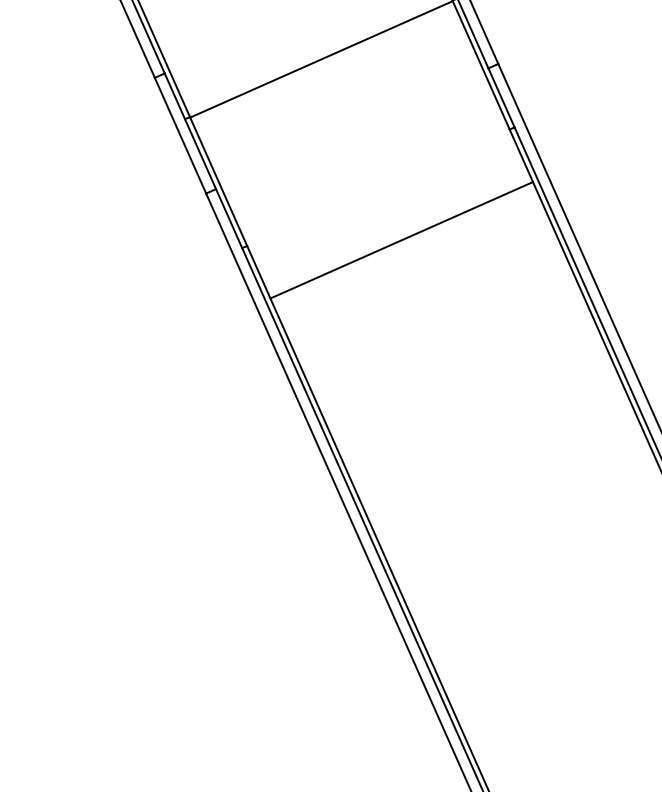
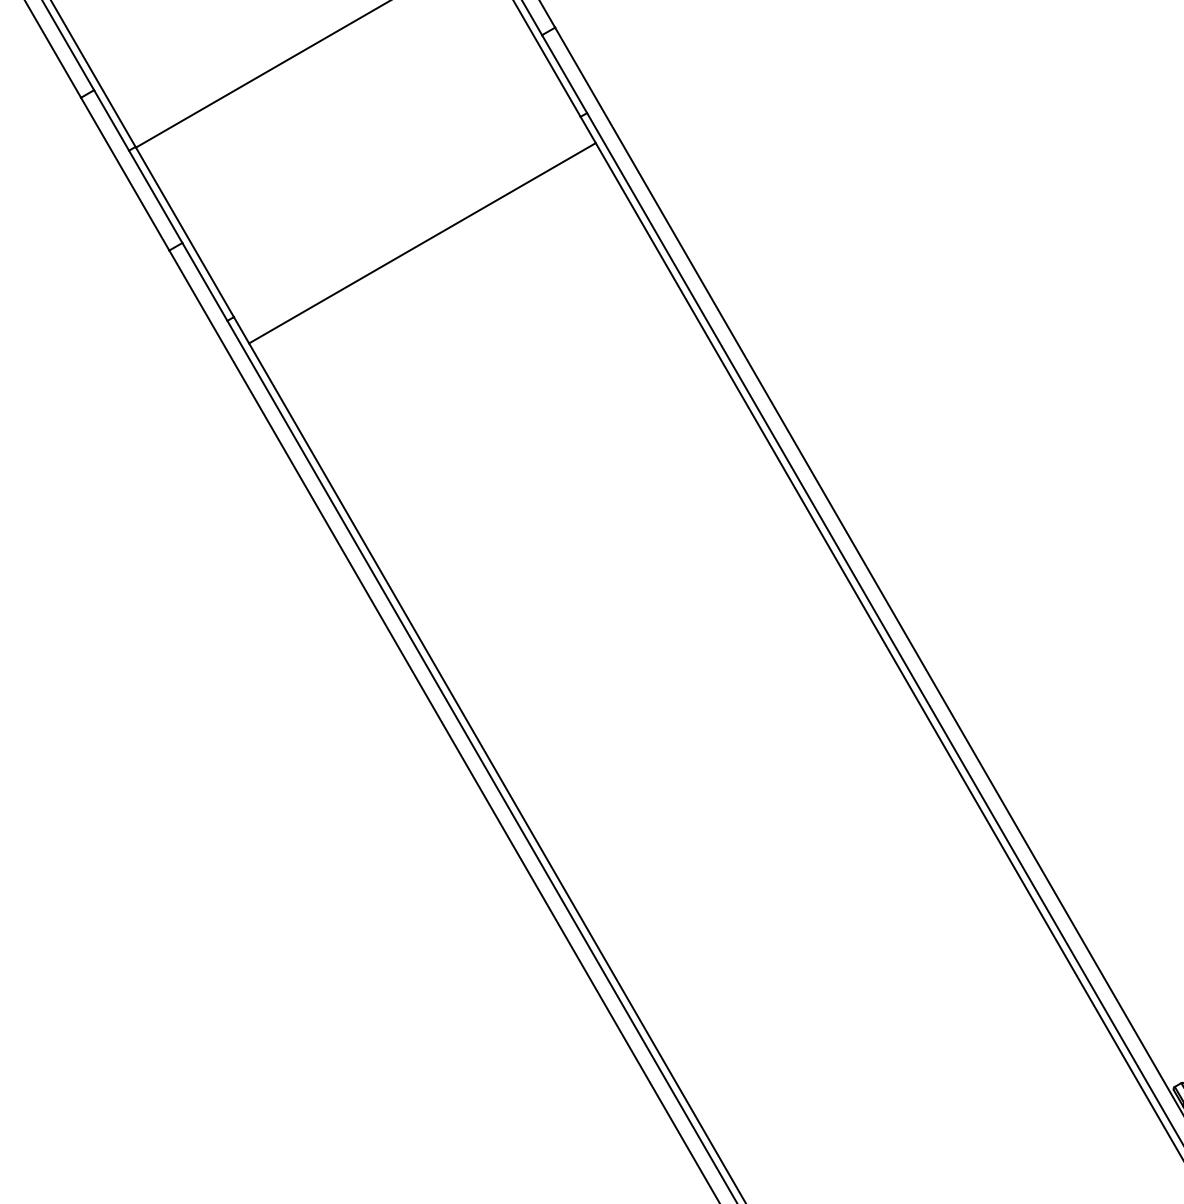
line: (401, 240) -> (422, 243), moved

